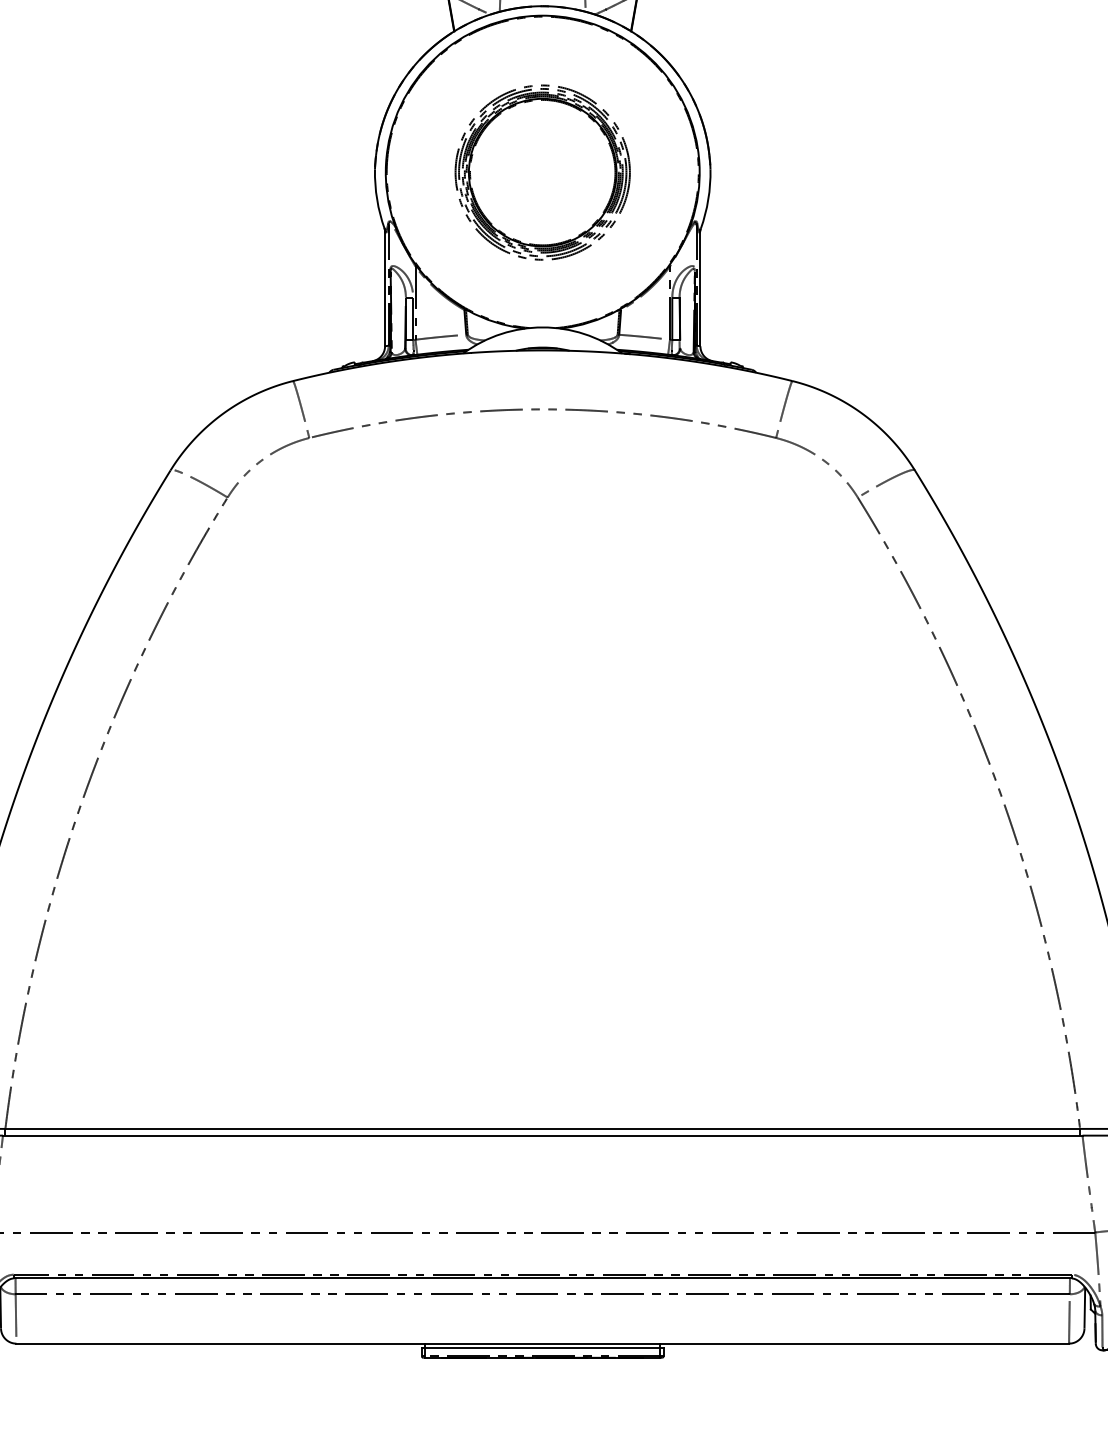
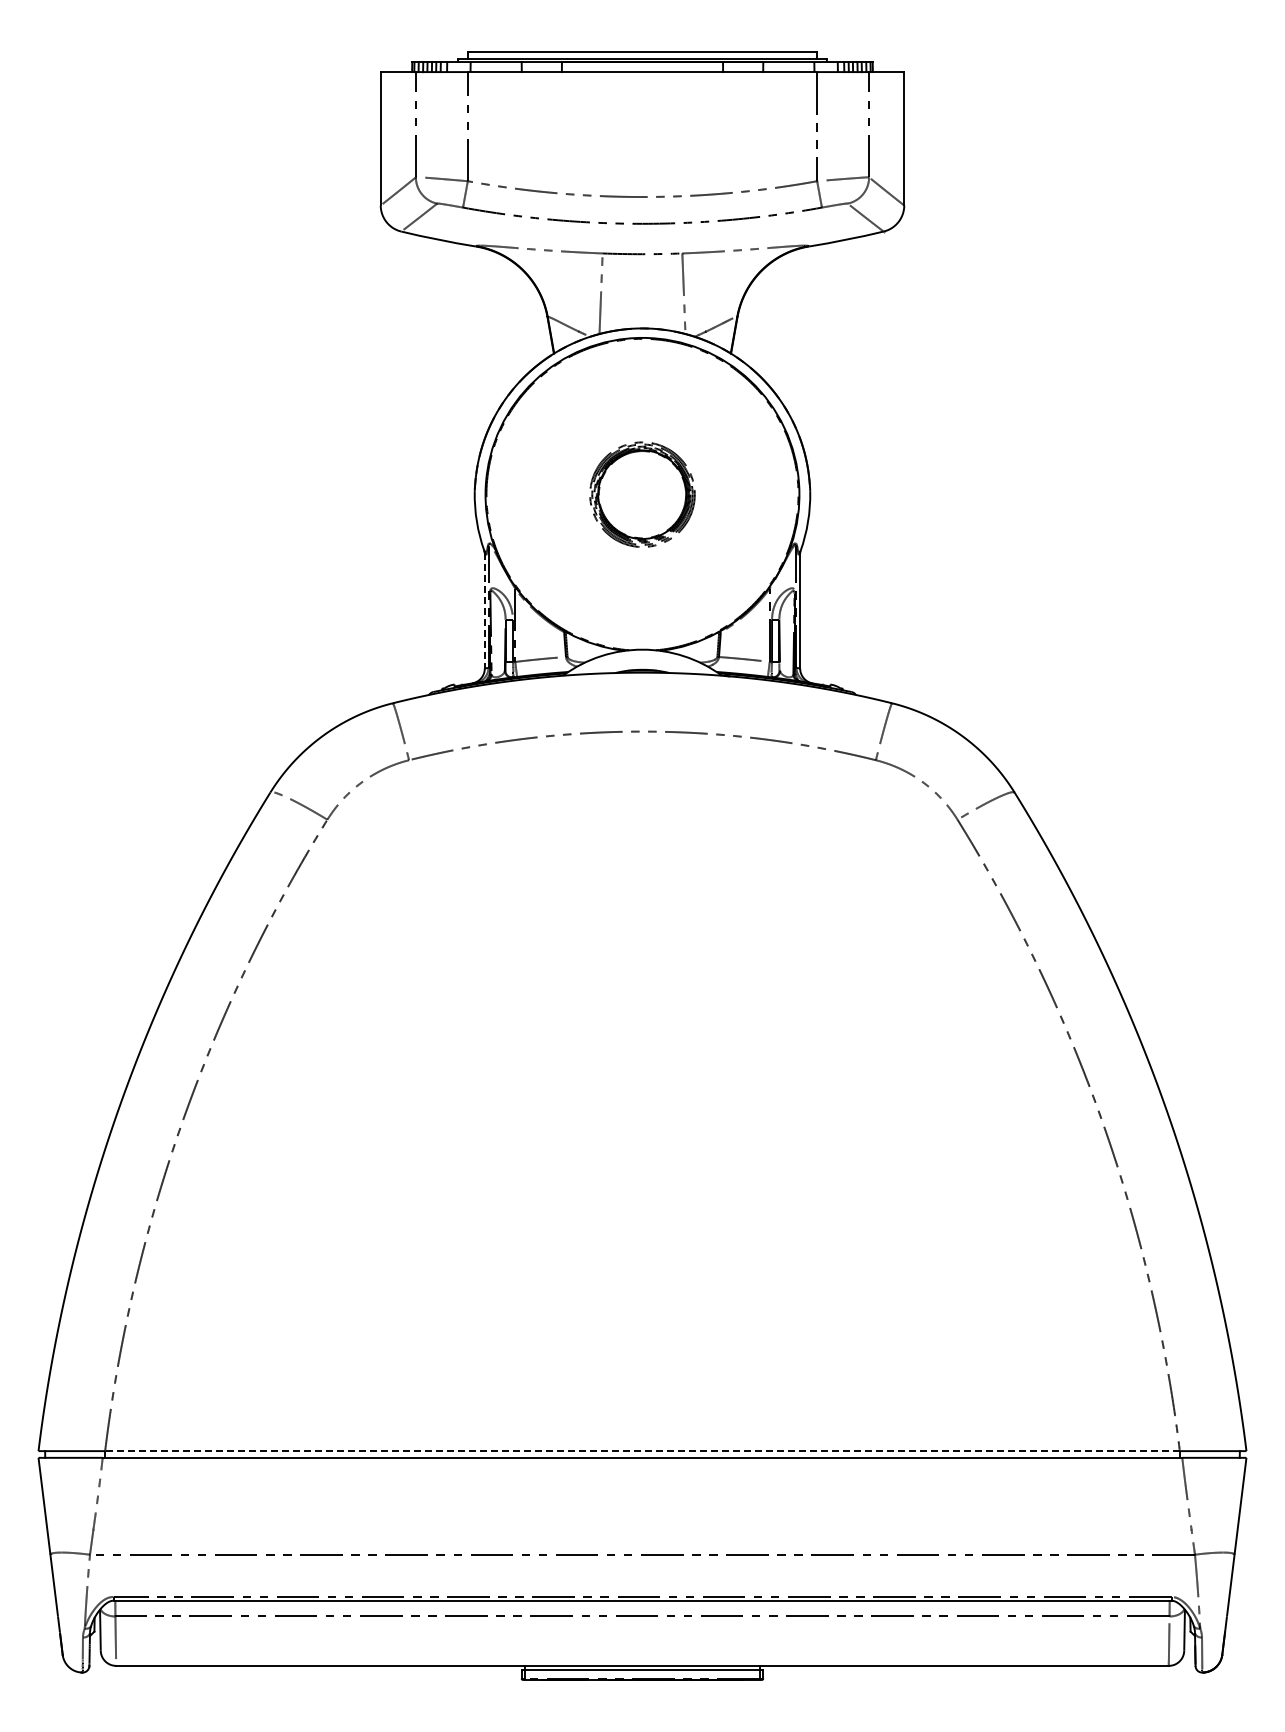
part: (542, 172) -> (642, 494), size x0.6
line: (384, 288) -> (484, 610), solid -> dashed
line: (541, 1129) -> (641, 1451), solid -> dashed

